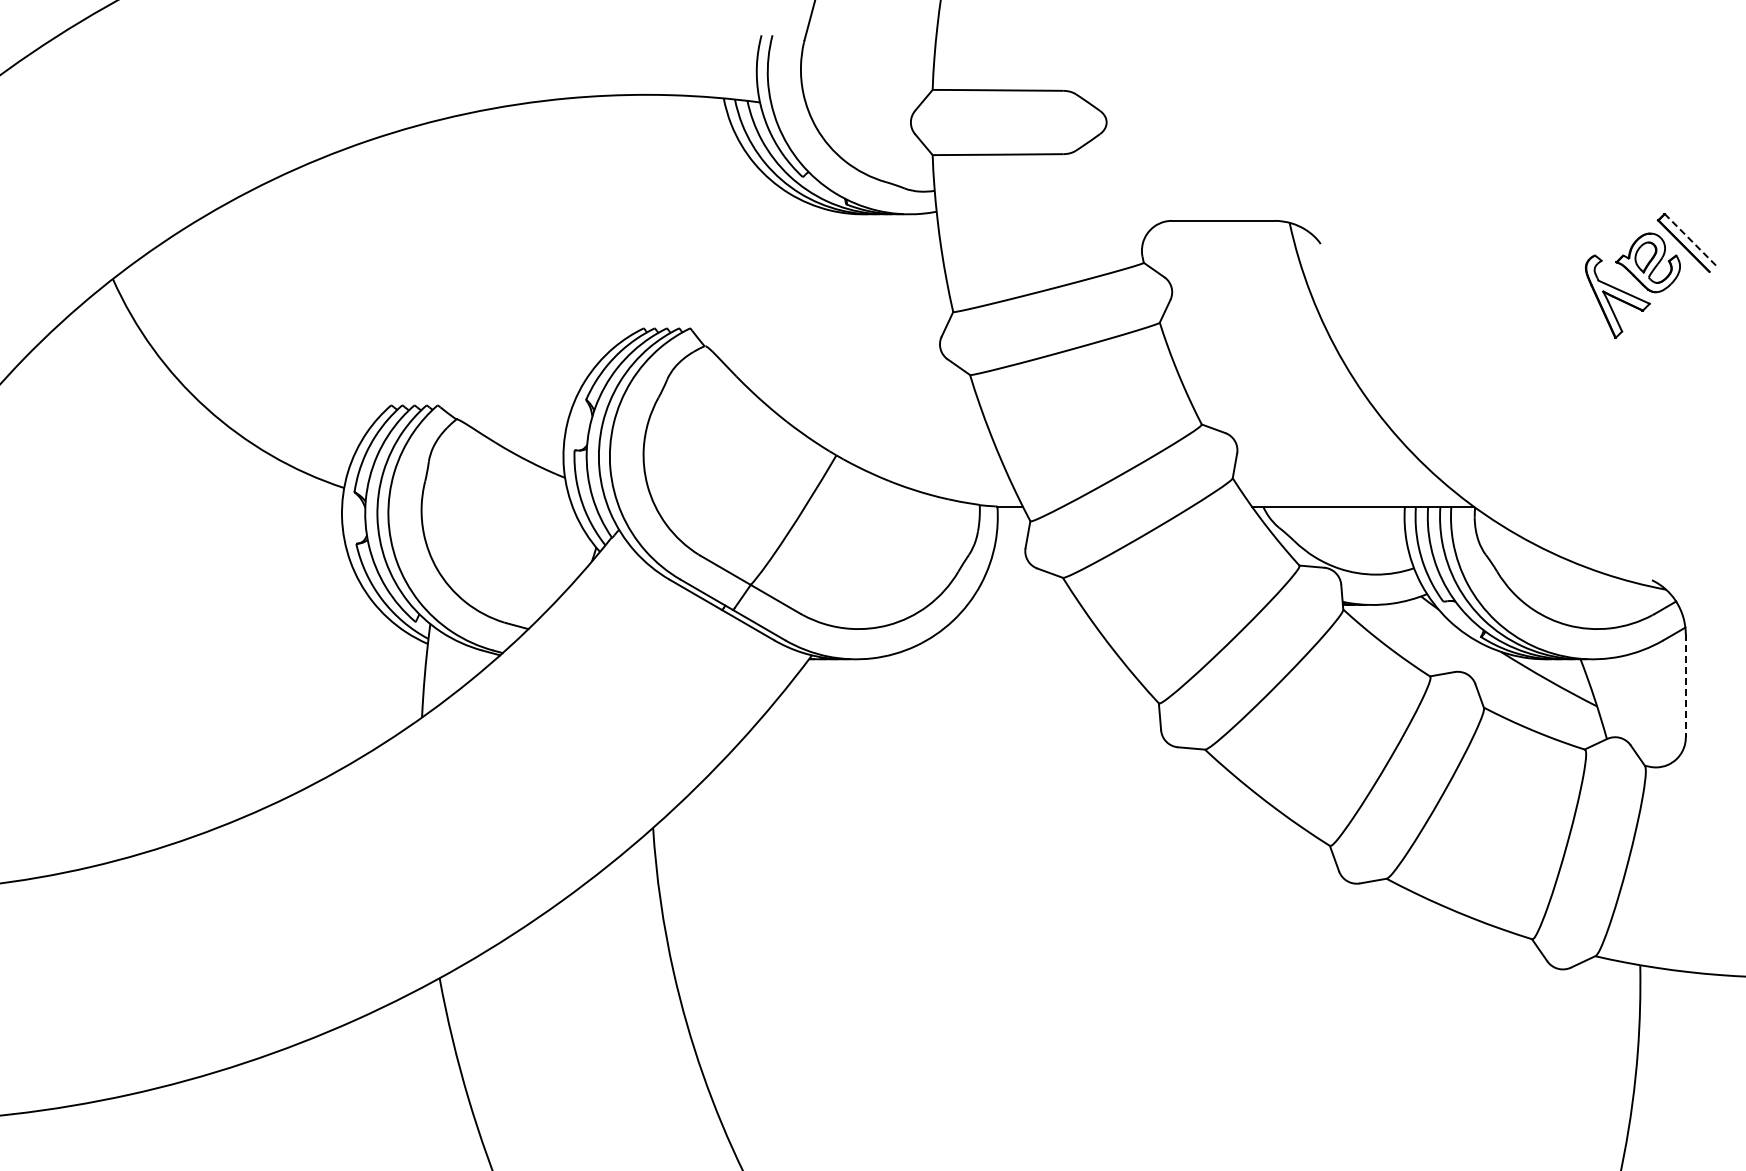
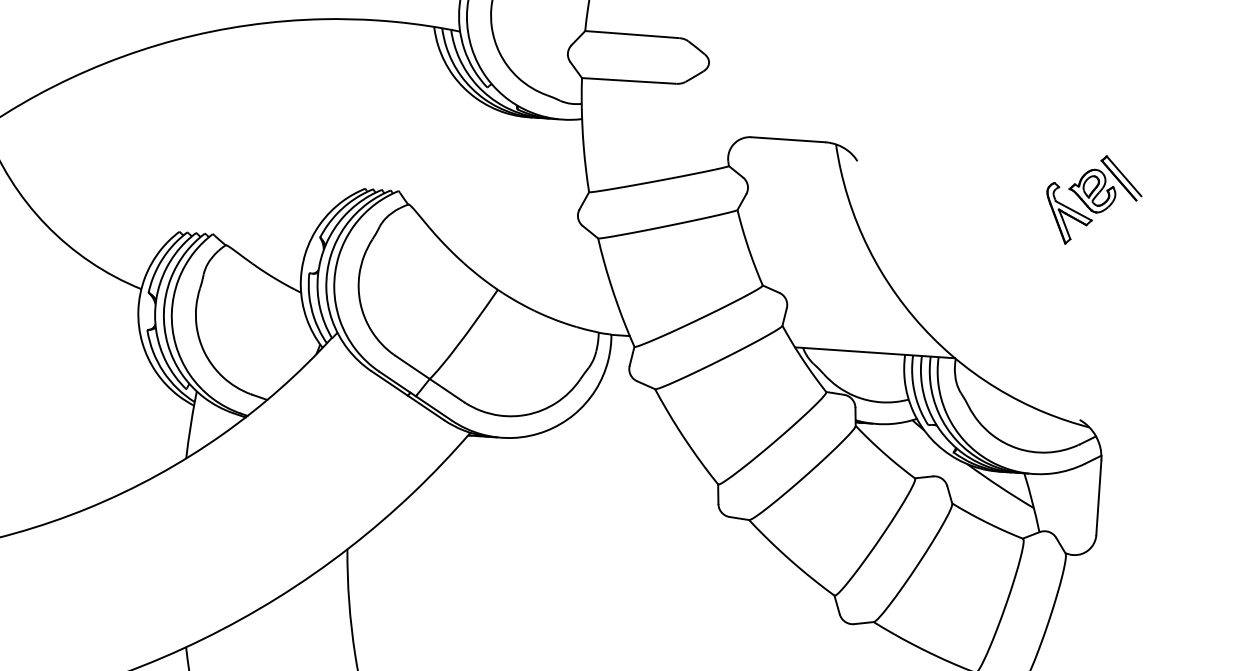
line: (1690, 239) -> (1124, 176), dashed -> solid
line: (1685, 686) -> (1098, 498), dashed -> solid

